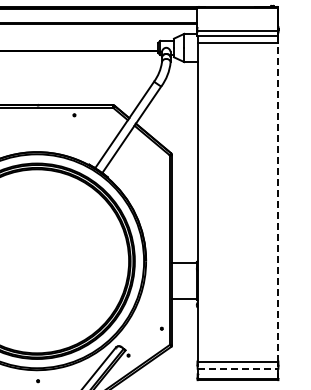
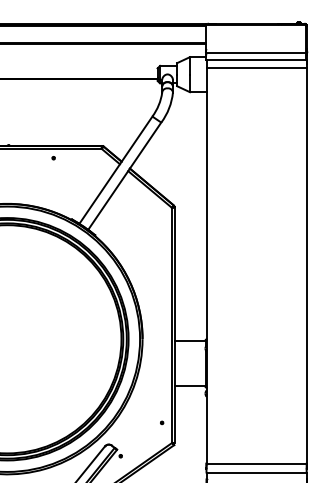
line: (278, 202) -> (306, 266), dashed -> solid
line: (238, 368) -> (257, 472), dashed -> solid

